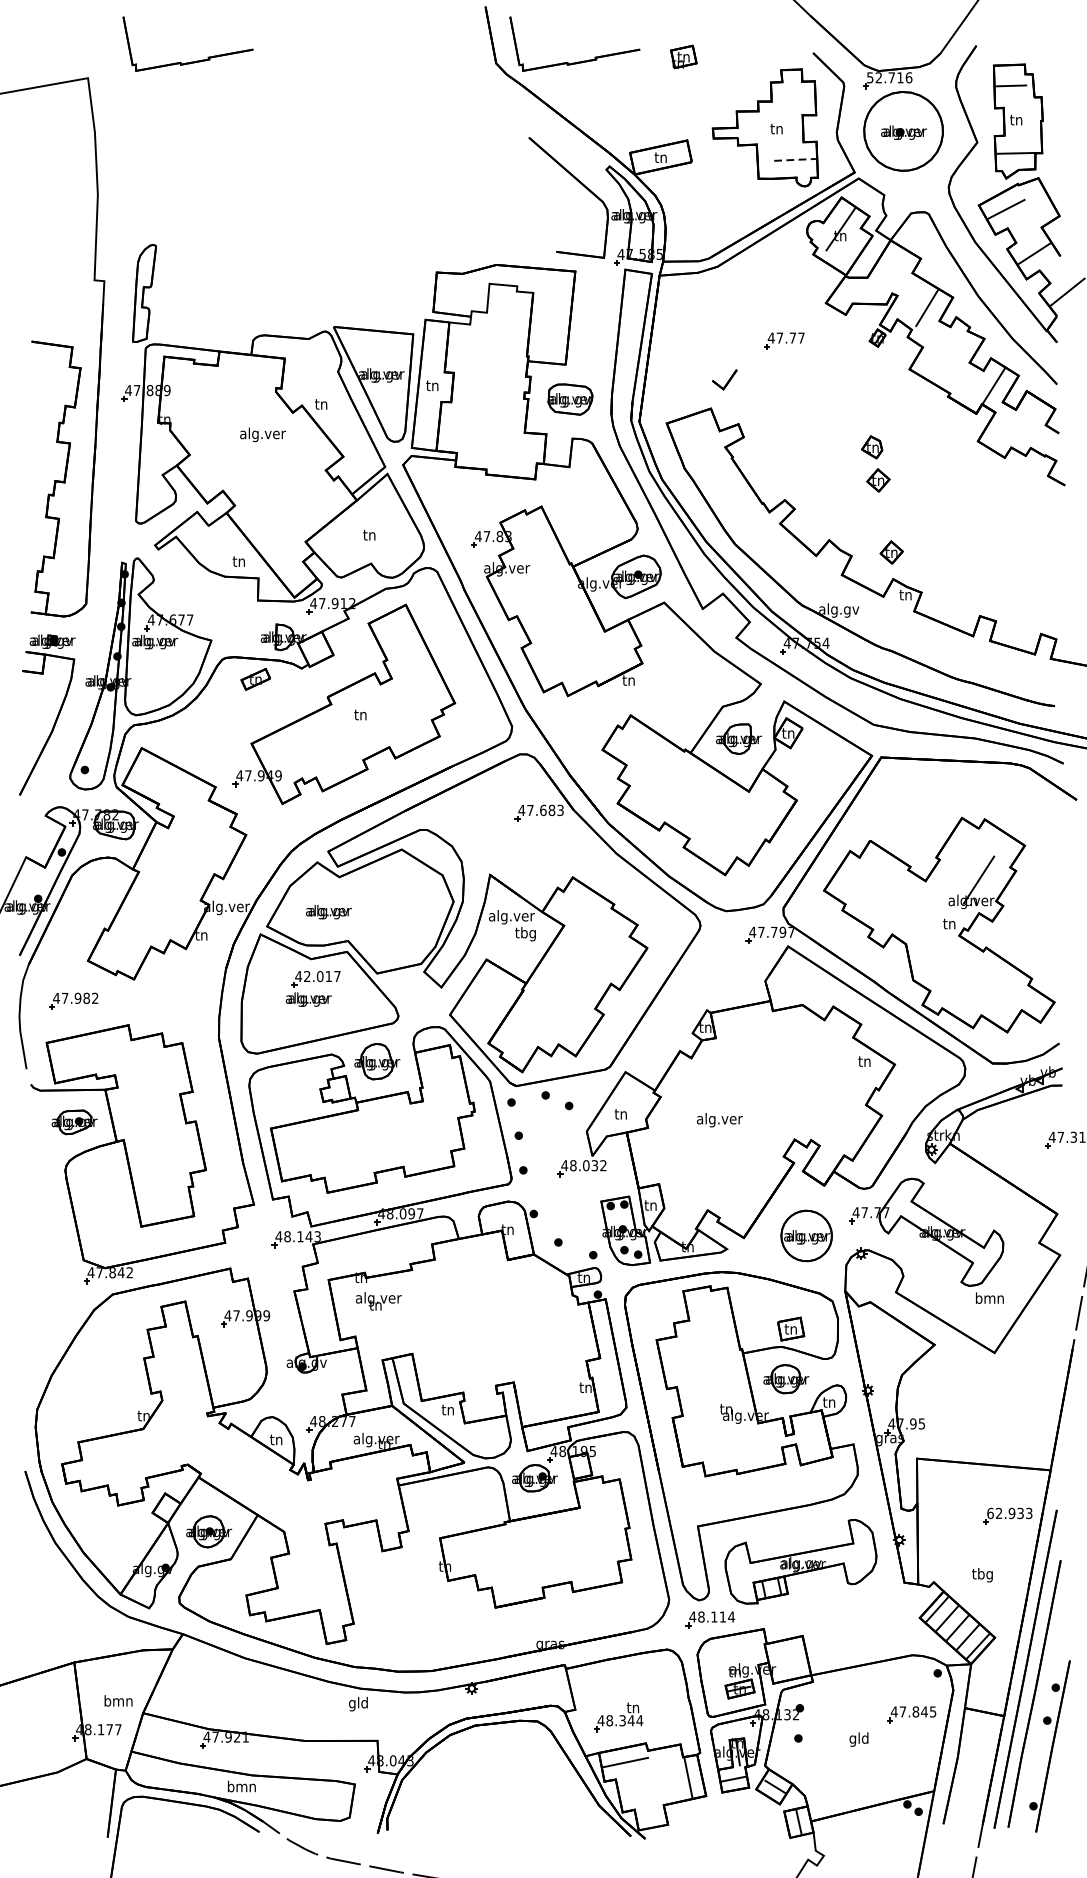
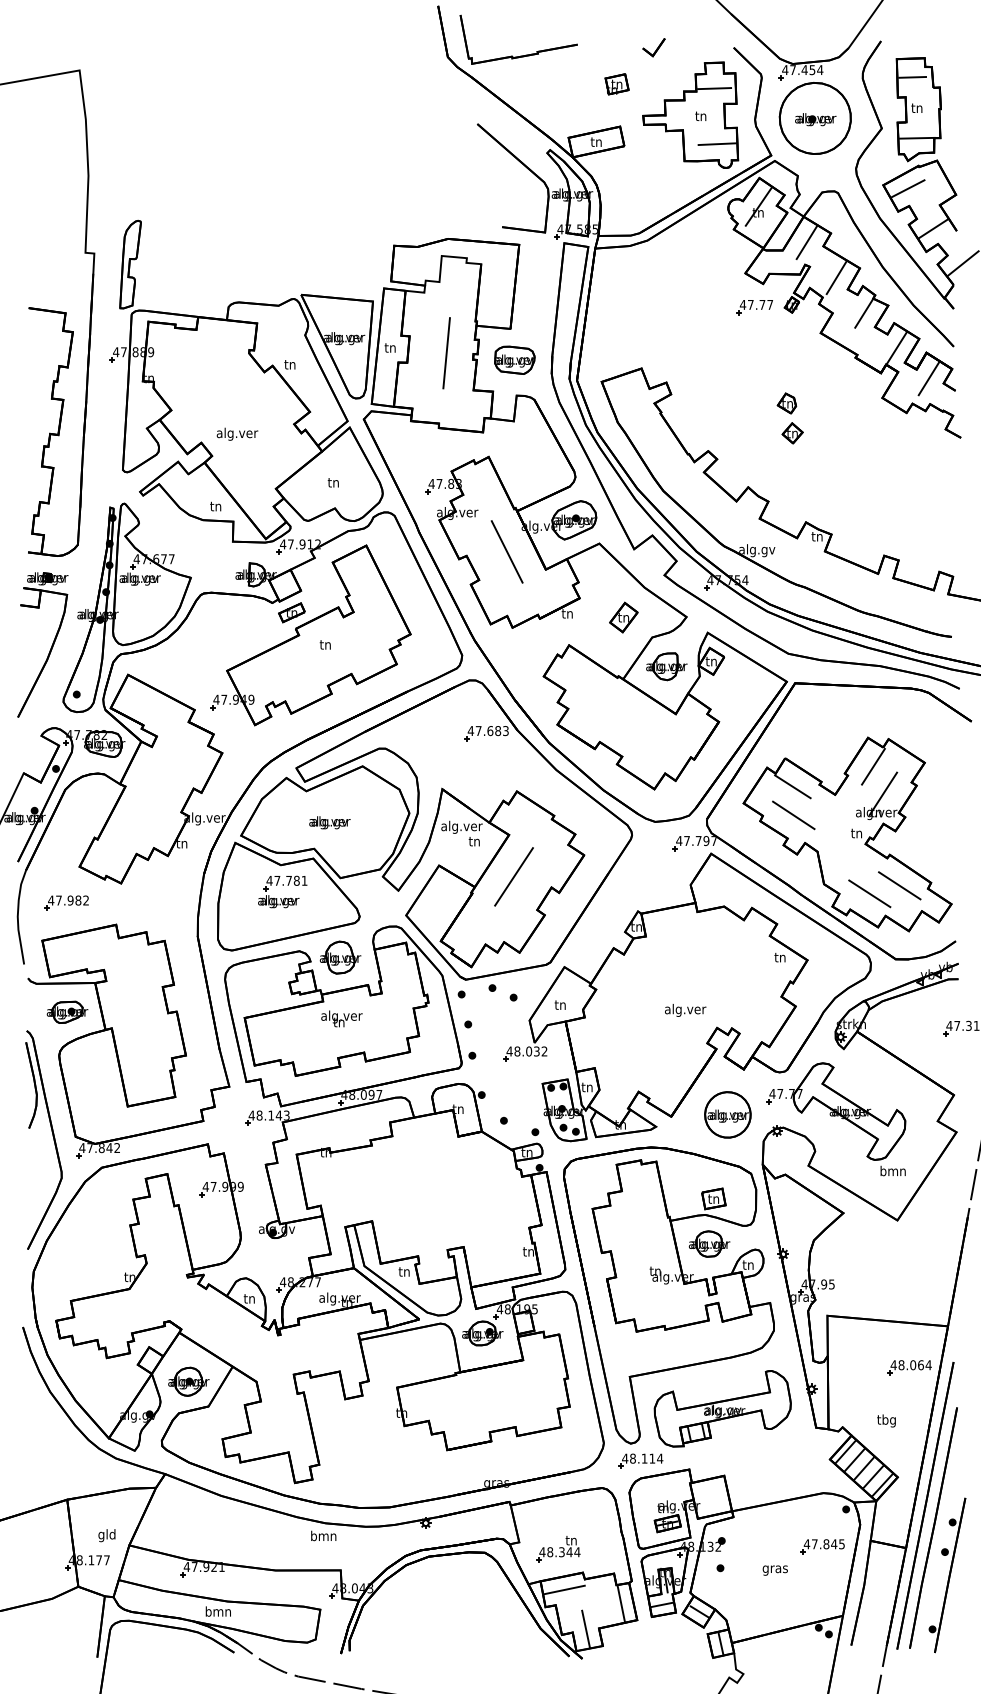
part: (683, 57) -> (616, 84), moved
part: (189, 61) -> (171, 55), removed
text: (889, 78) -> (802, 70), 52.716 -> 47.454
line: (791, 98) -> (714, 88), added
line: (795, 160) -> (717, 144), dashed -> solid
line: (893, 268) -> (806, 242), added
part: (784, 340) -> (754, 307), moved
line: (958, 347) -> (864, 313), added
part: (724, 379) -> (653, 47), moved
line: (494, 391) -> (446, 353), added
line: (1029, 419) -> (928, 378), added
text: (263, 434) -> (237, 433), moved
part: (891, 552) -> (804, 498), removed
line: (561, 611) -> (506, 551), added
part: (255, 679) -> (291, 612), moved
part: (690, 684) -> (623, 617), added
line: (968, 849) -> (873, 766), added
line: (878, 871) -> (792, 786), added
line: (879, 904) -> (793, 815), added
text: (328, 911) -> (329, 822), moved
text: (524, 934) -> (473, 842), tbg -> tn
line: (568, 971) -> (513, 876), added
text: (321, 976) -> (290, 880), 42.017 -> 47.781
line: (996, 981) -> (899, 885), added
line: (963, 990) -> (869, 893), added
text: (719, 1120) -> (685, 1010), moved
part: (57, 1259) -> (52, 1136), added
text: (378, 1300) -> (341, 1018), moved
text: (1009, 1513) -> (910, 1365), 62.933 -> 48.064
text: (117, 1702) -> (106, 1535), bmn -> gld
text: (358, 1703) -> (323, 1536), gld -> bmn
text: (858, 1738) -> (774, 1568), gld -> gras
line: (649, 1806) -> (586, 1629), added

